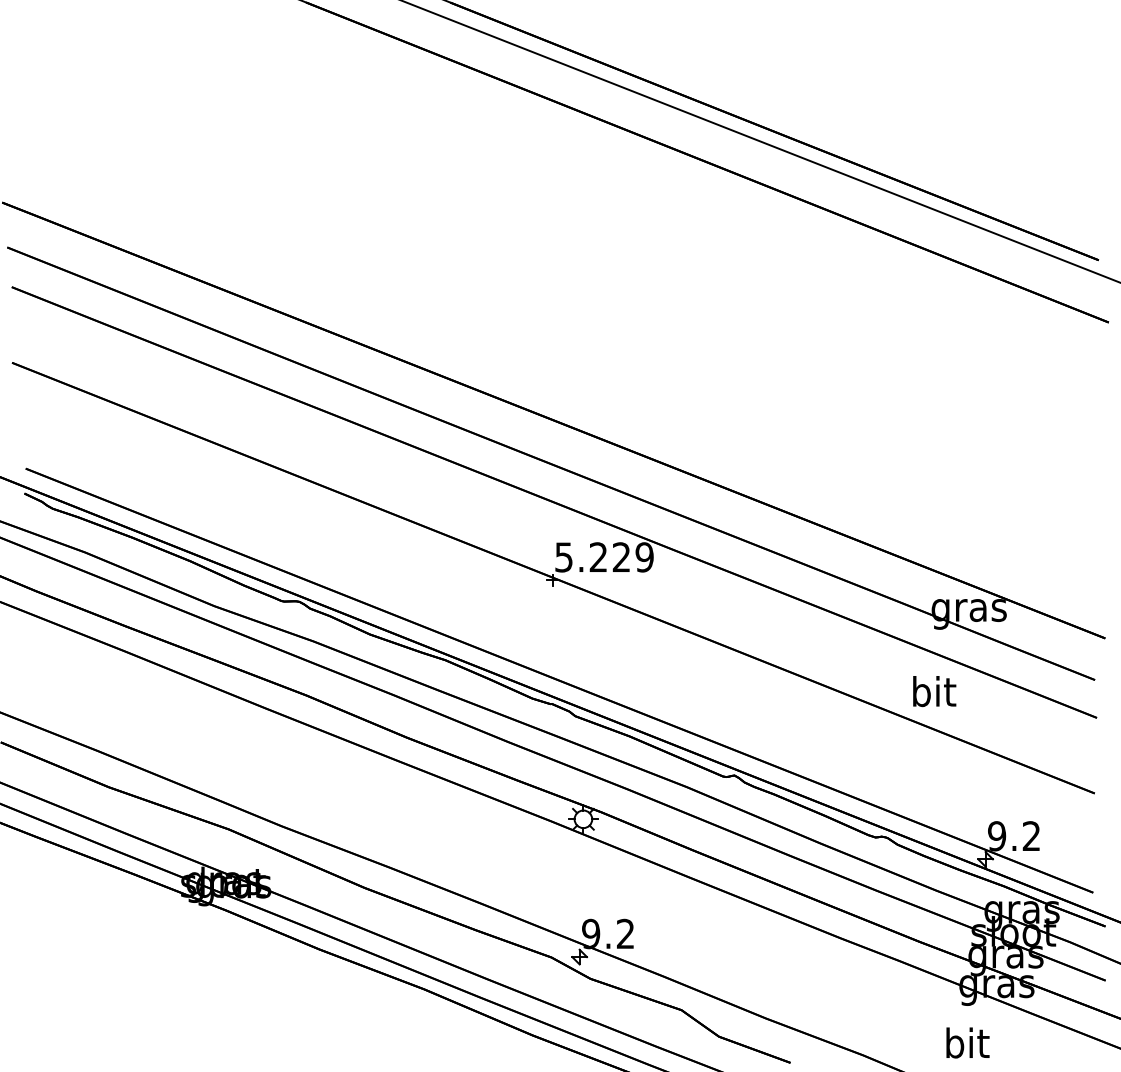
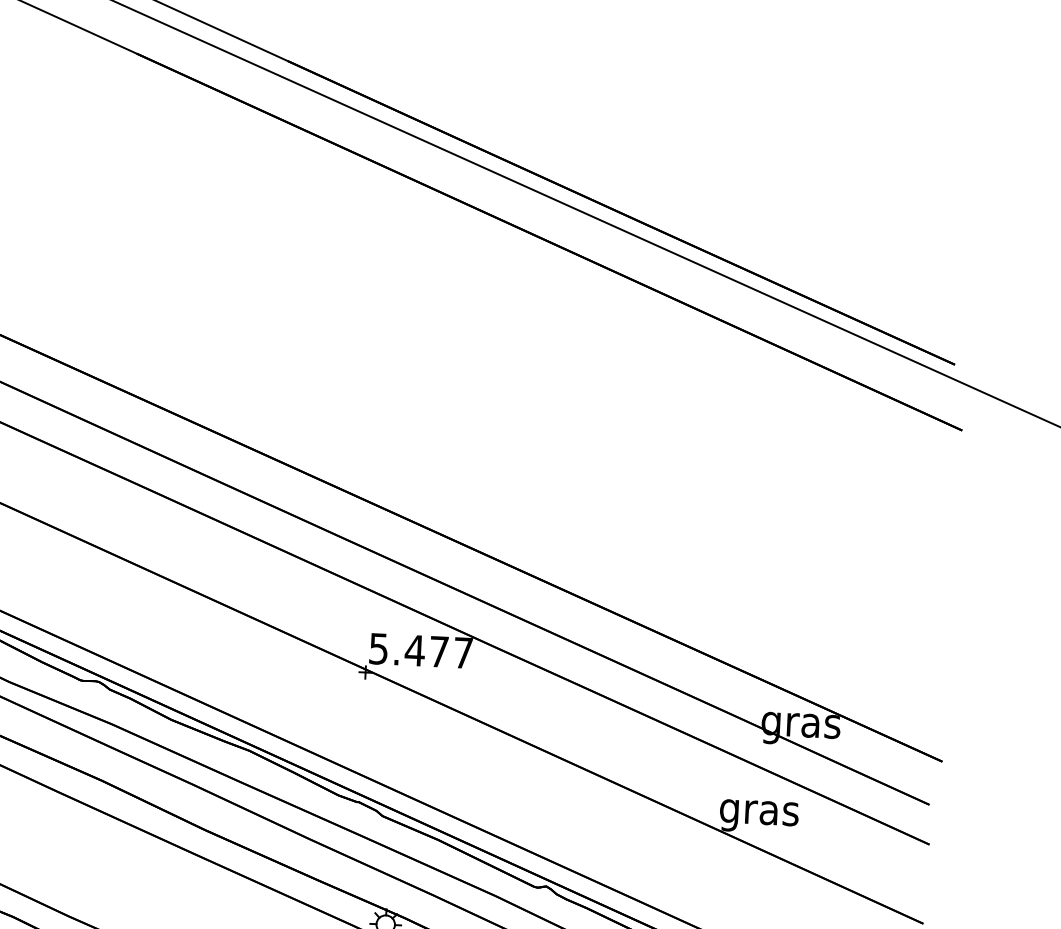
text: (621, 557) -> (439, 651), 5.229 -> 5.477
text: (933, 695) -> (759, 812), bit -> gras

